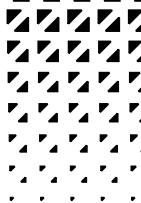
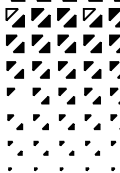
fill: (14, 16) -> (12, 14), removed
fill: (105, 16) -> (89, 14), removed
part: (22, 117) -> (19, 100), removed

